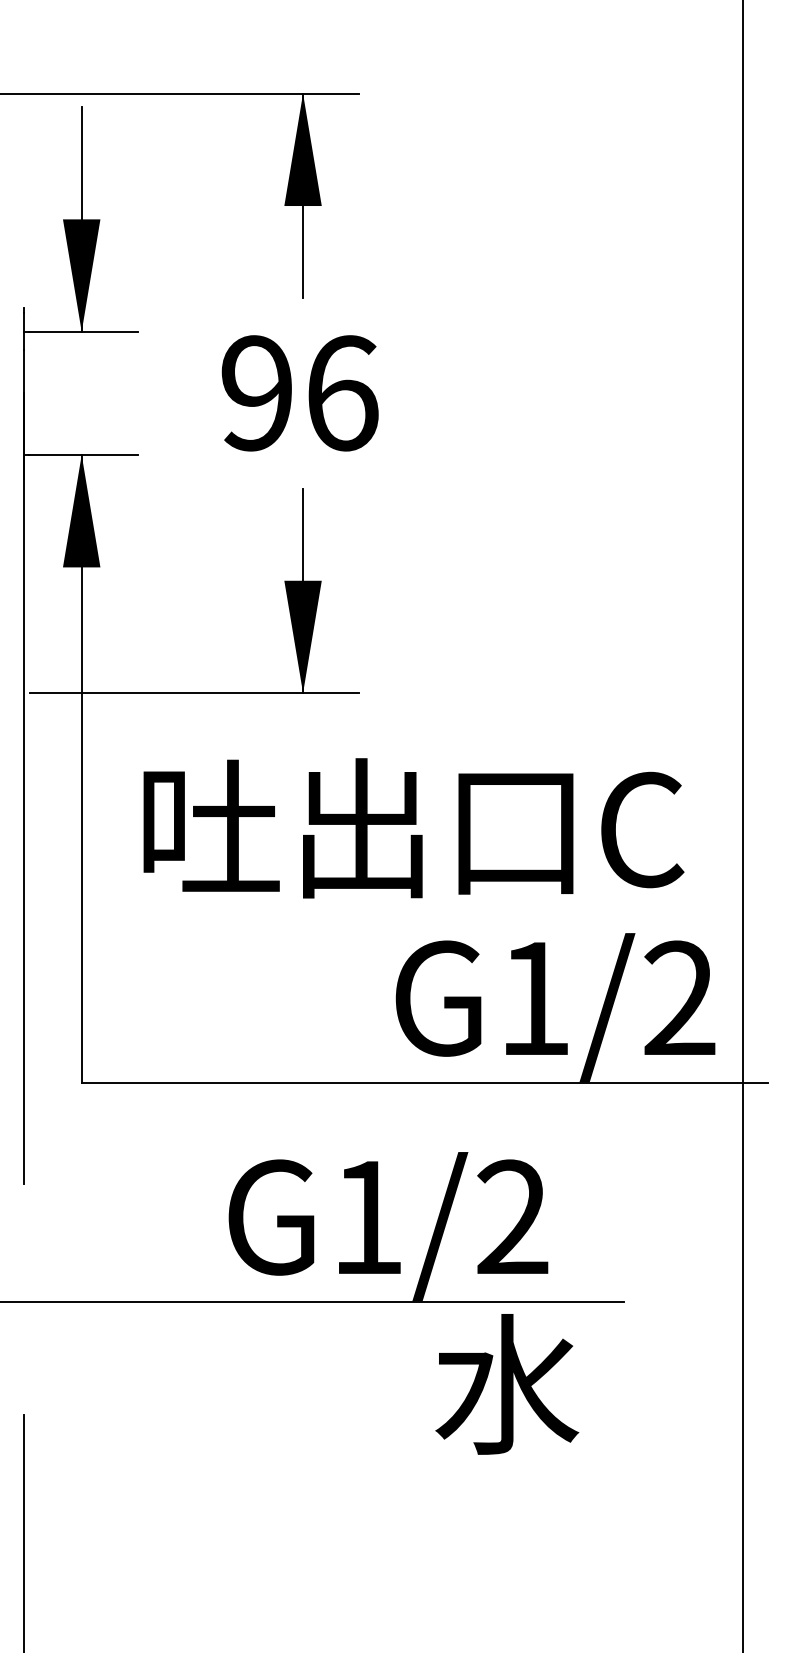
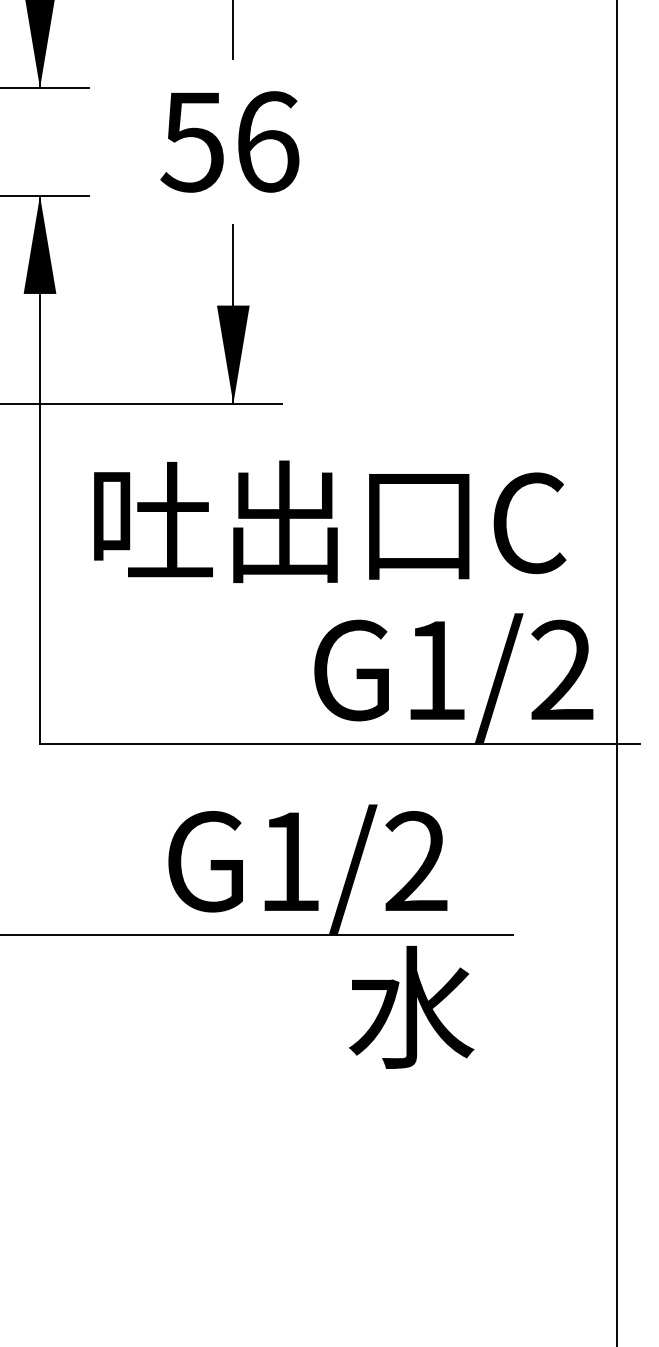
text: (255, 393) -> (191, 142), 96 -> 56

